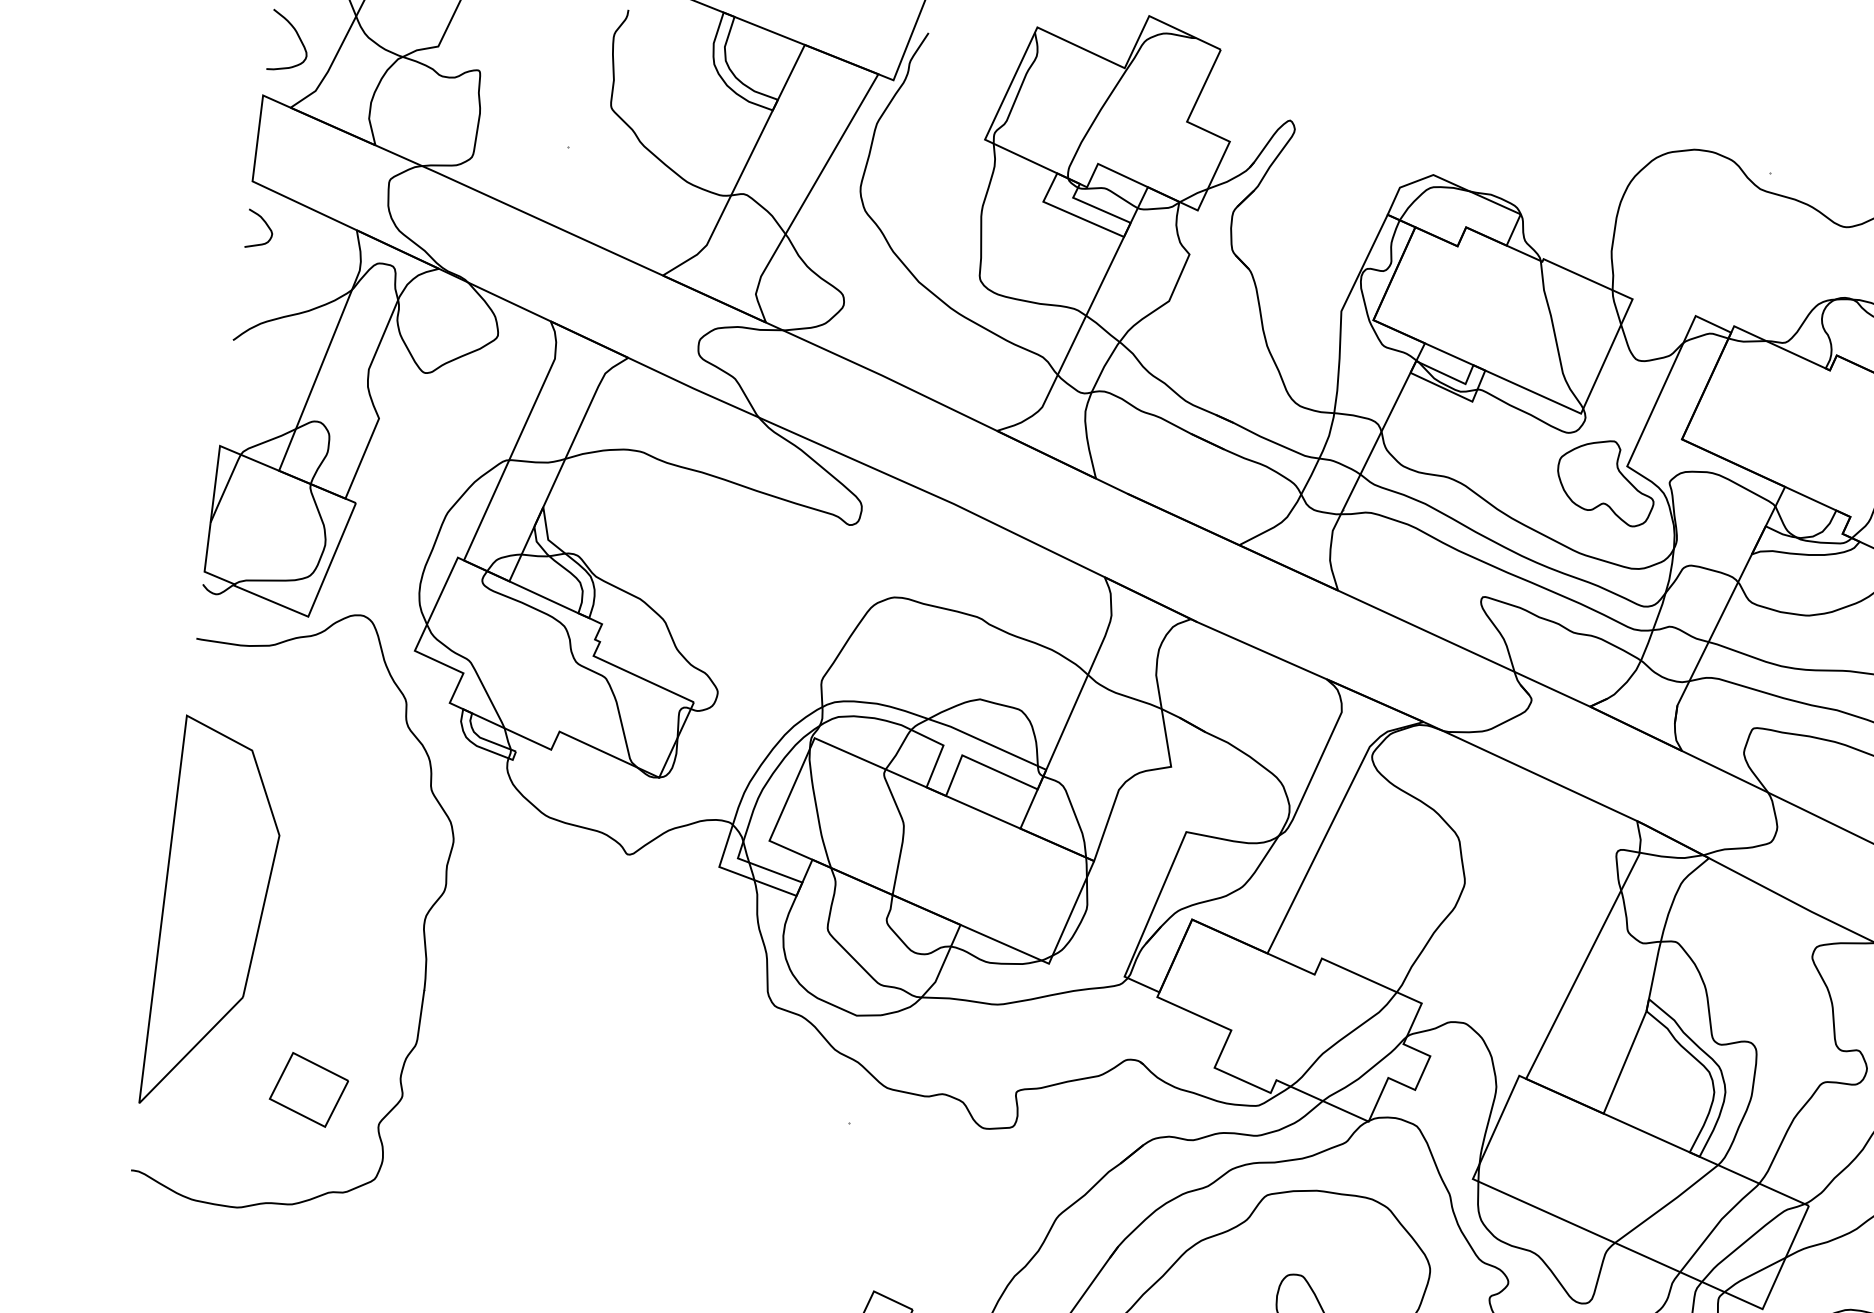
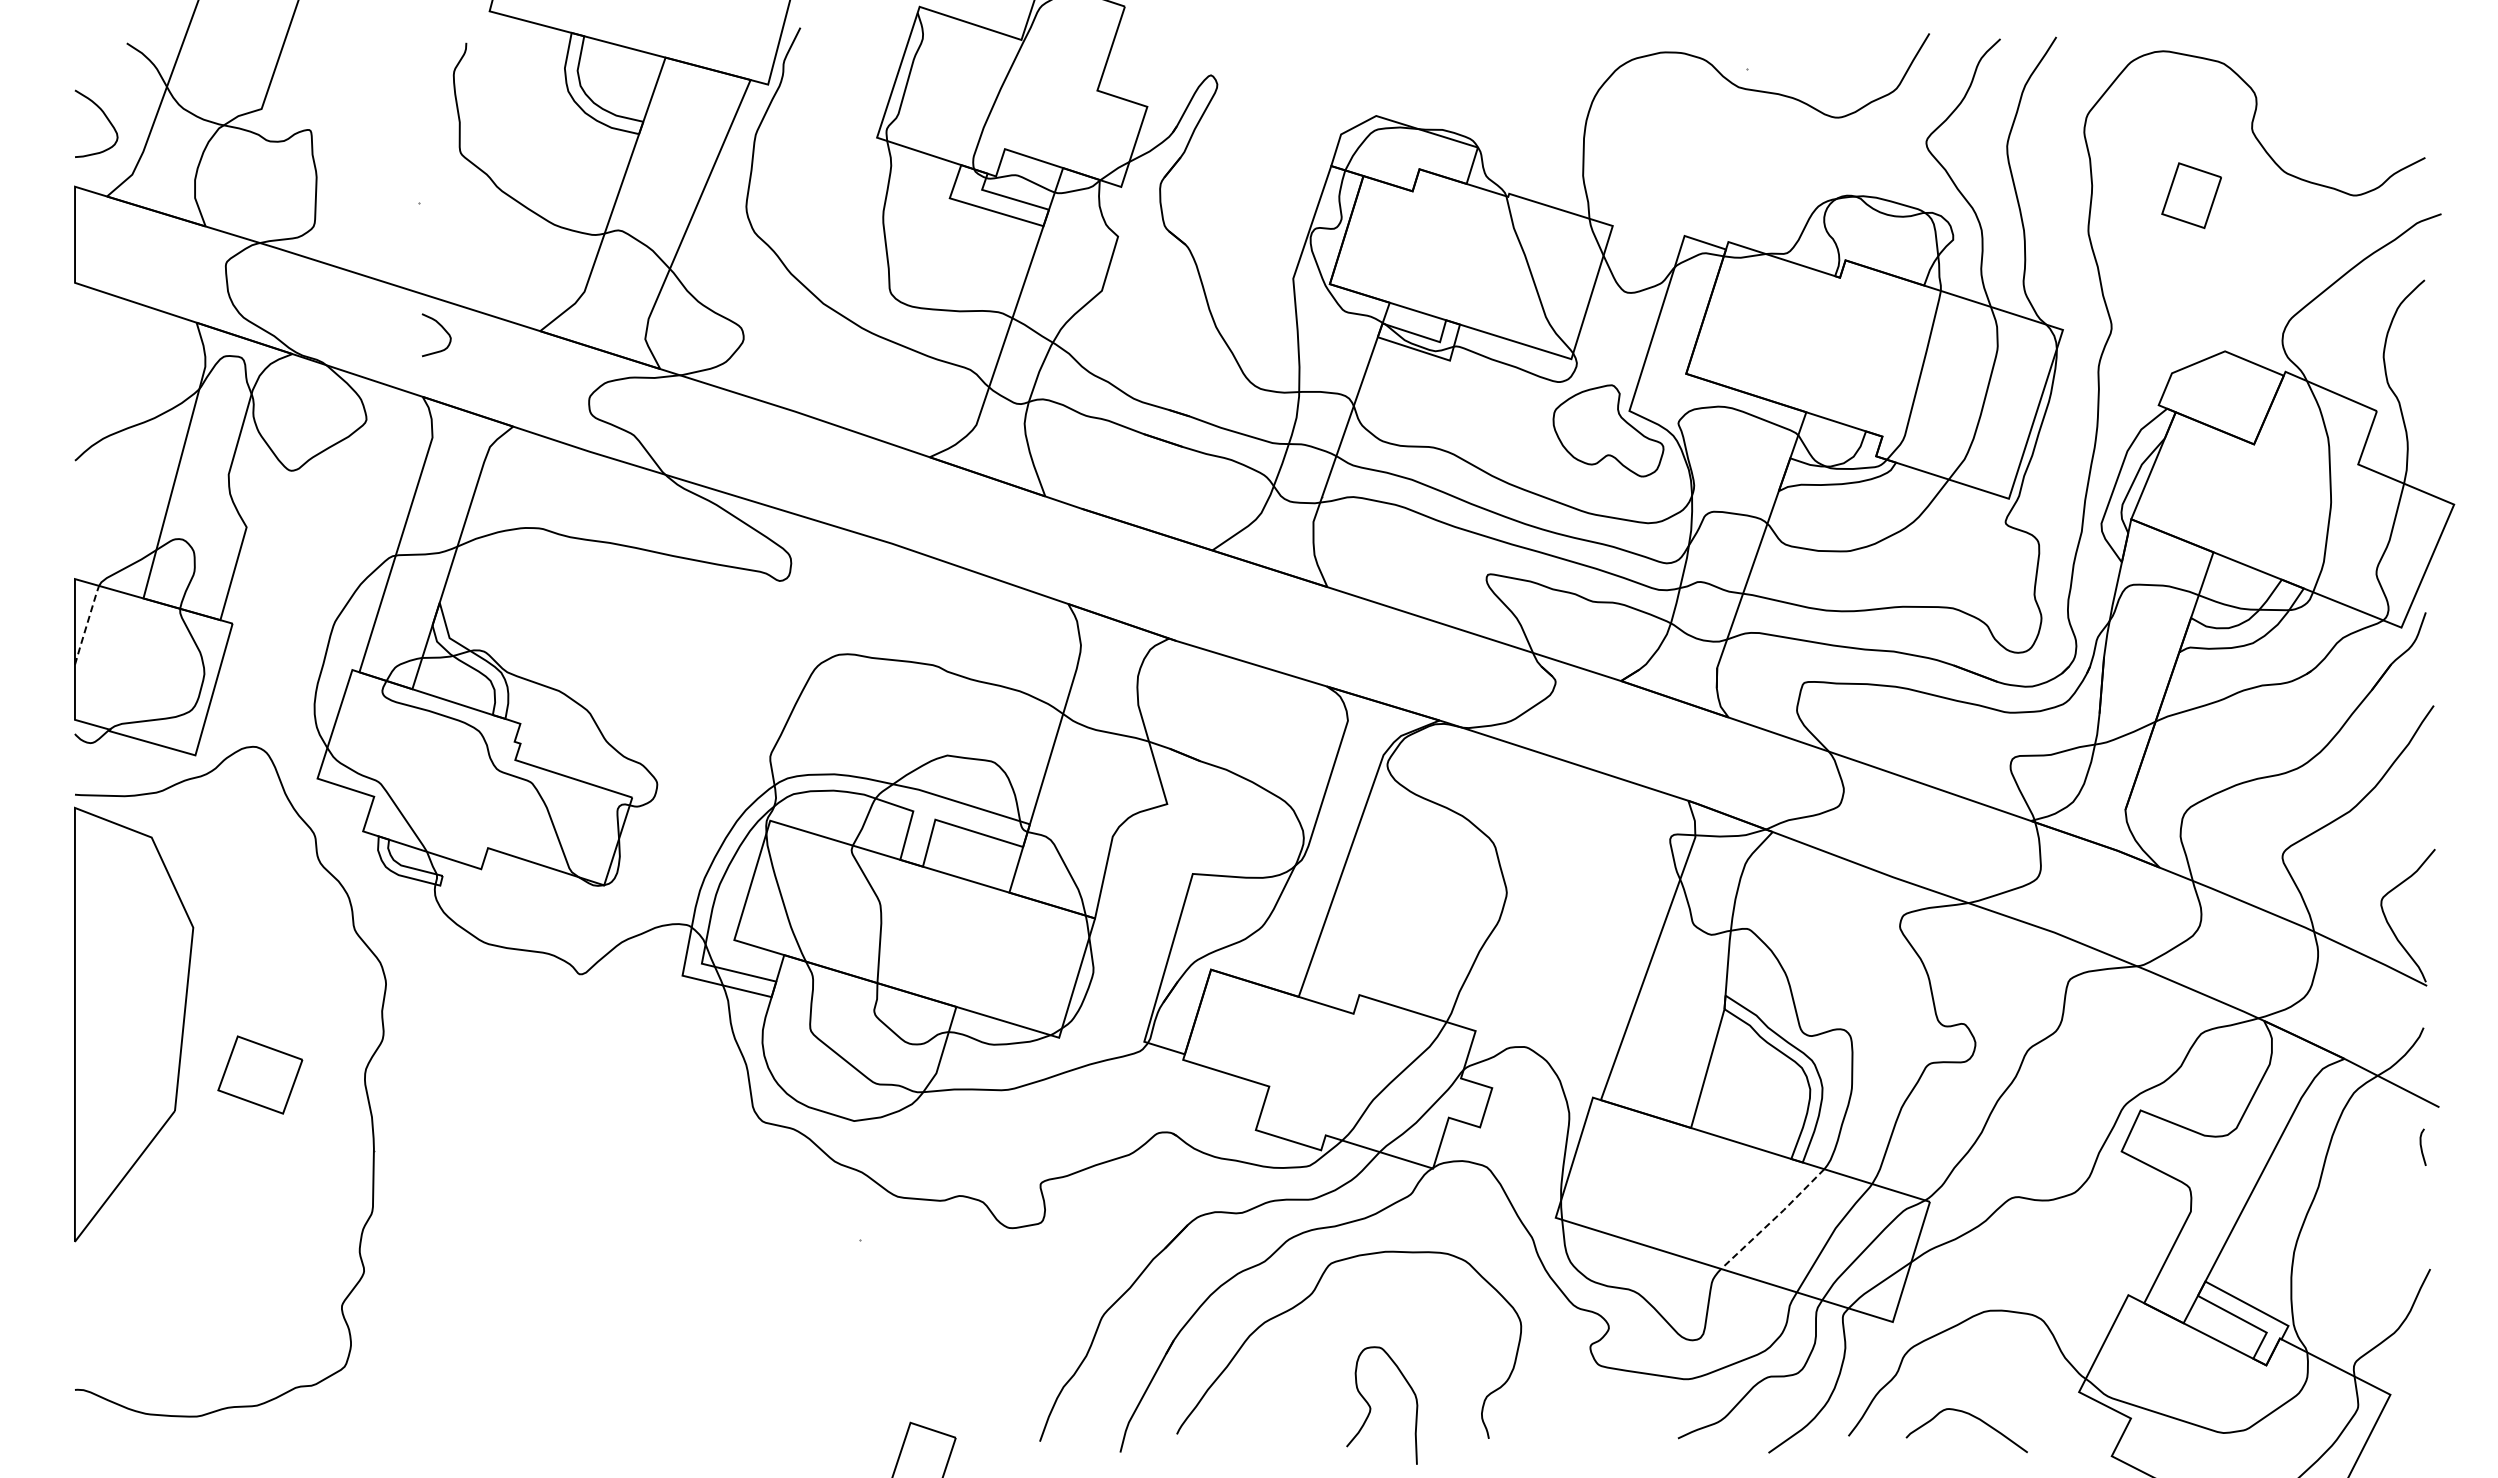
curve: (265, 224) -> (442, 328), moved
line: (225, 487) -> (86, 624), solid -> dashed
part: (216, 915) -> (134, 1024), moved
part: (309, 1089) -> (260, 1074), moved
line: (1667, 1204) -> (1773, 1219), solid -> dashed

